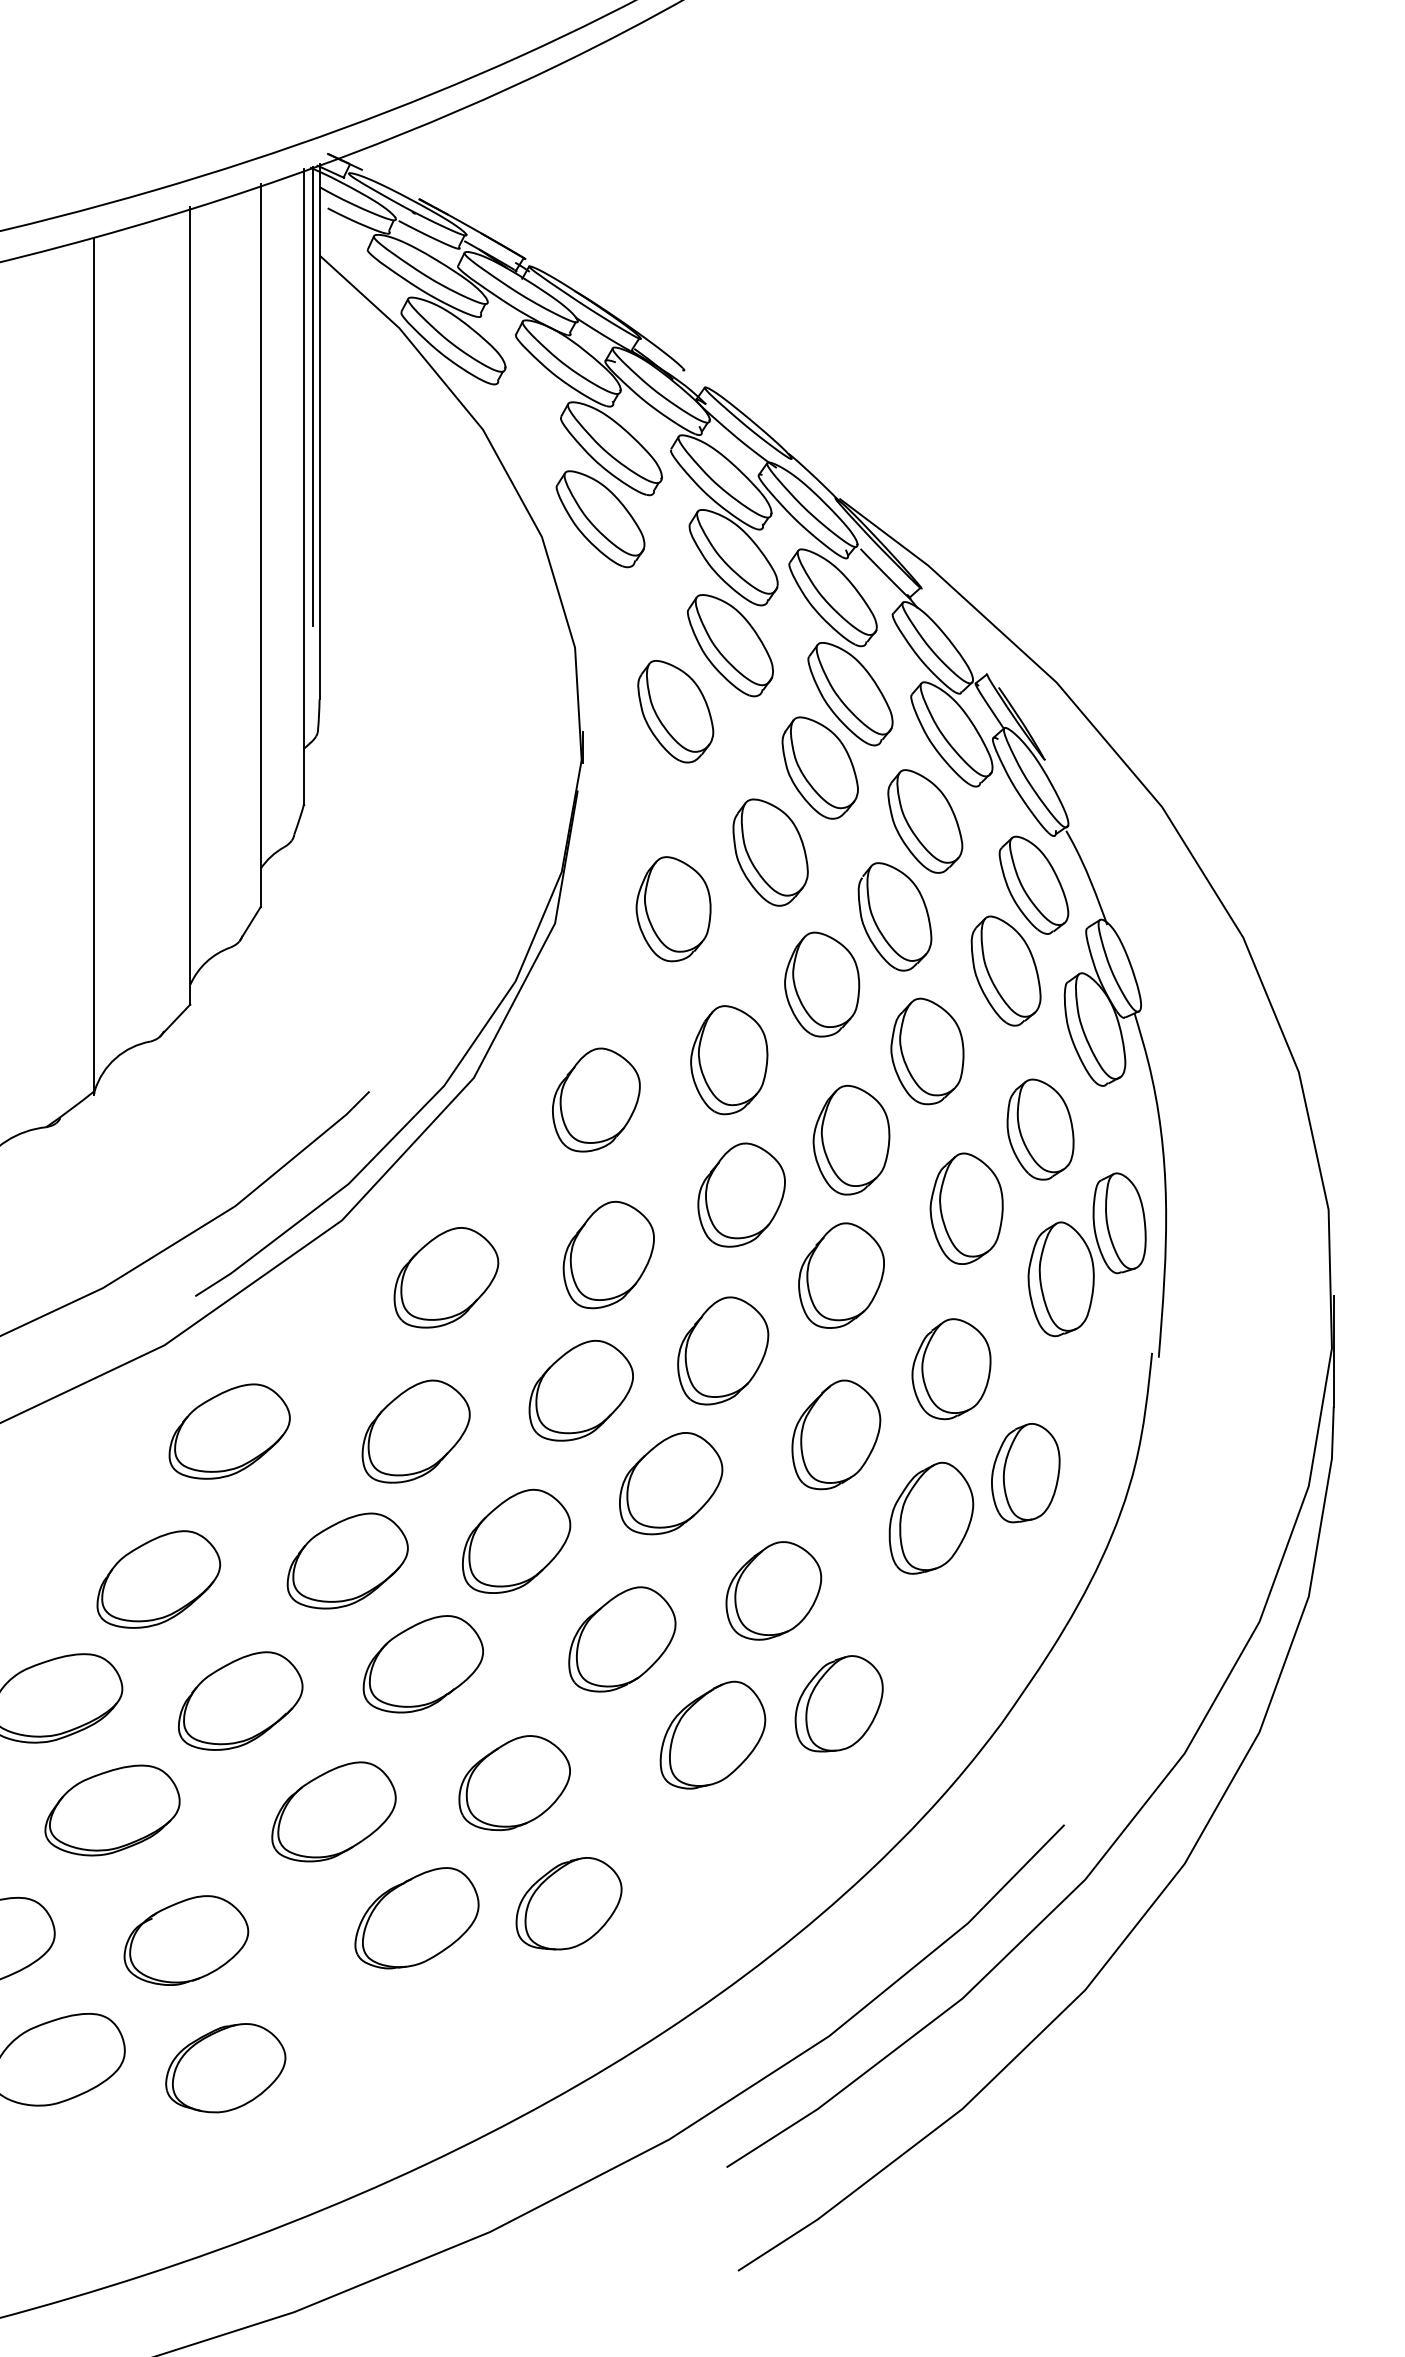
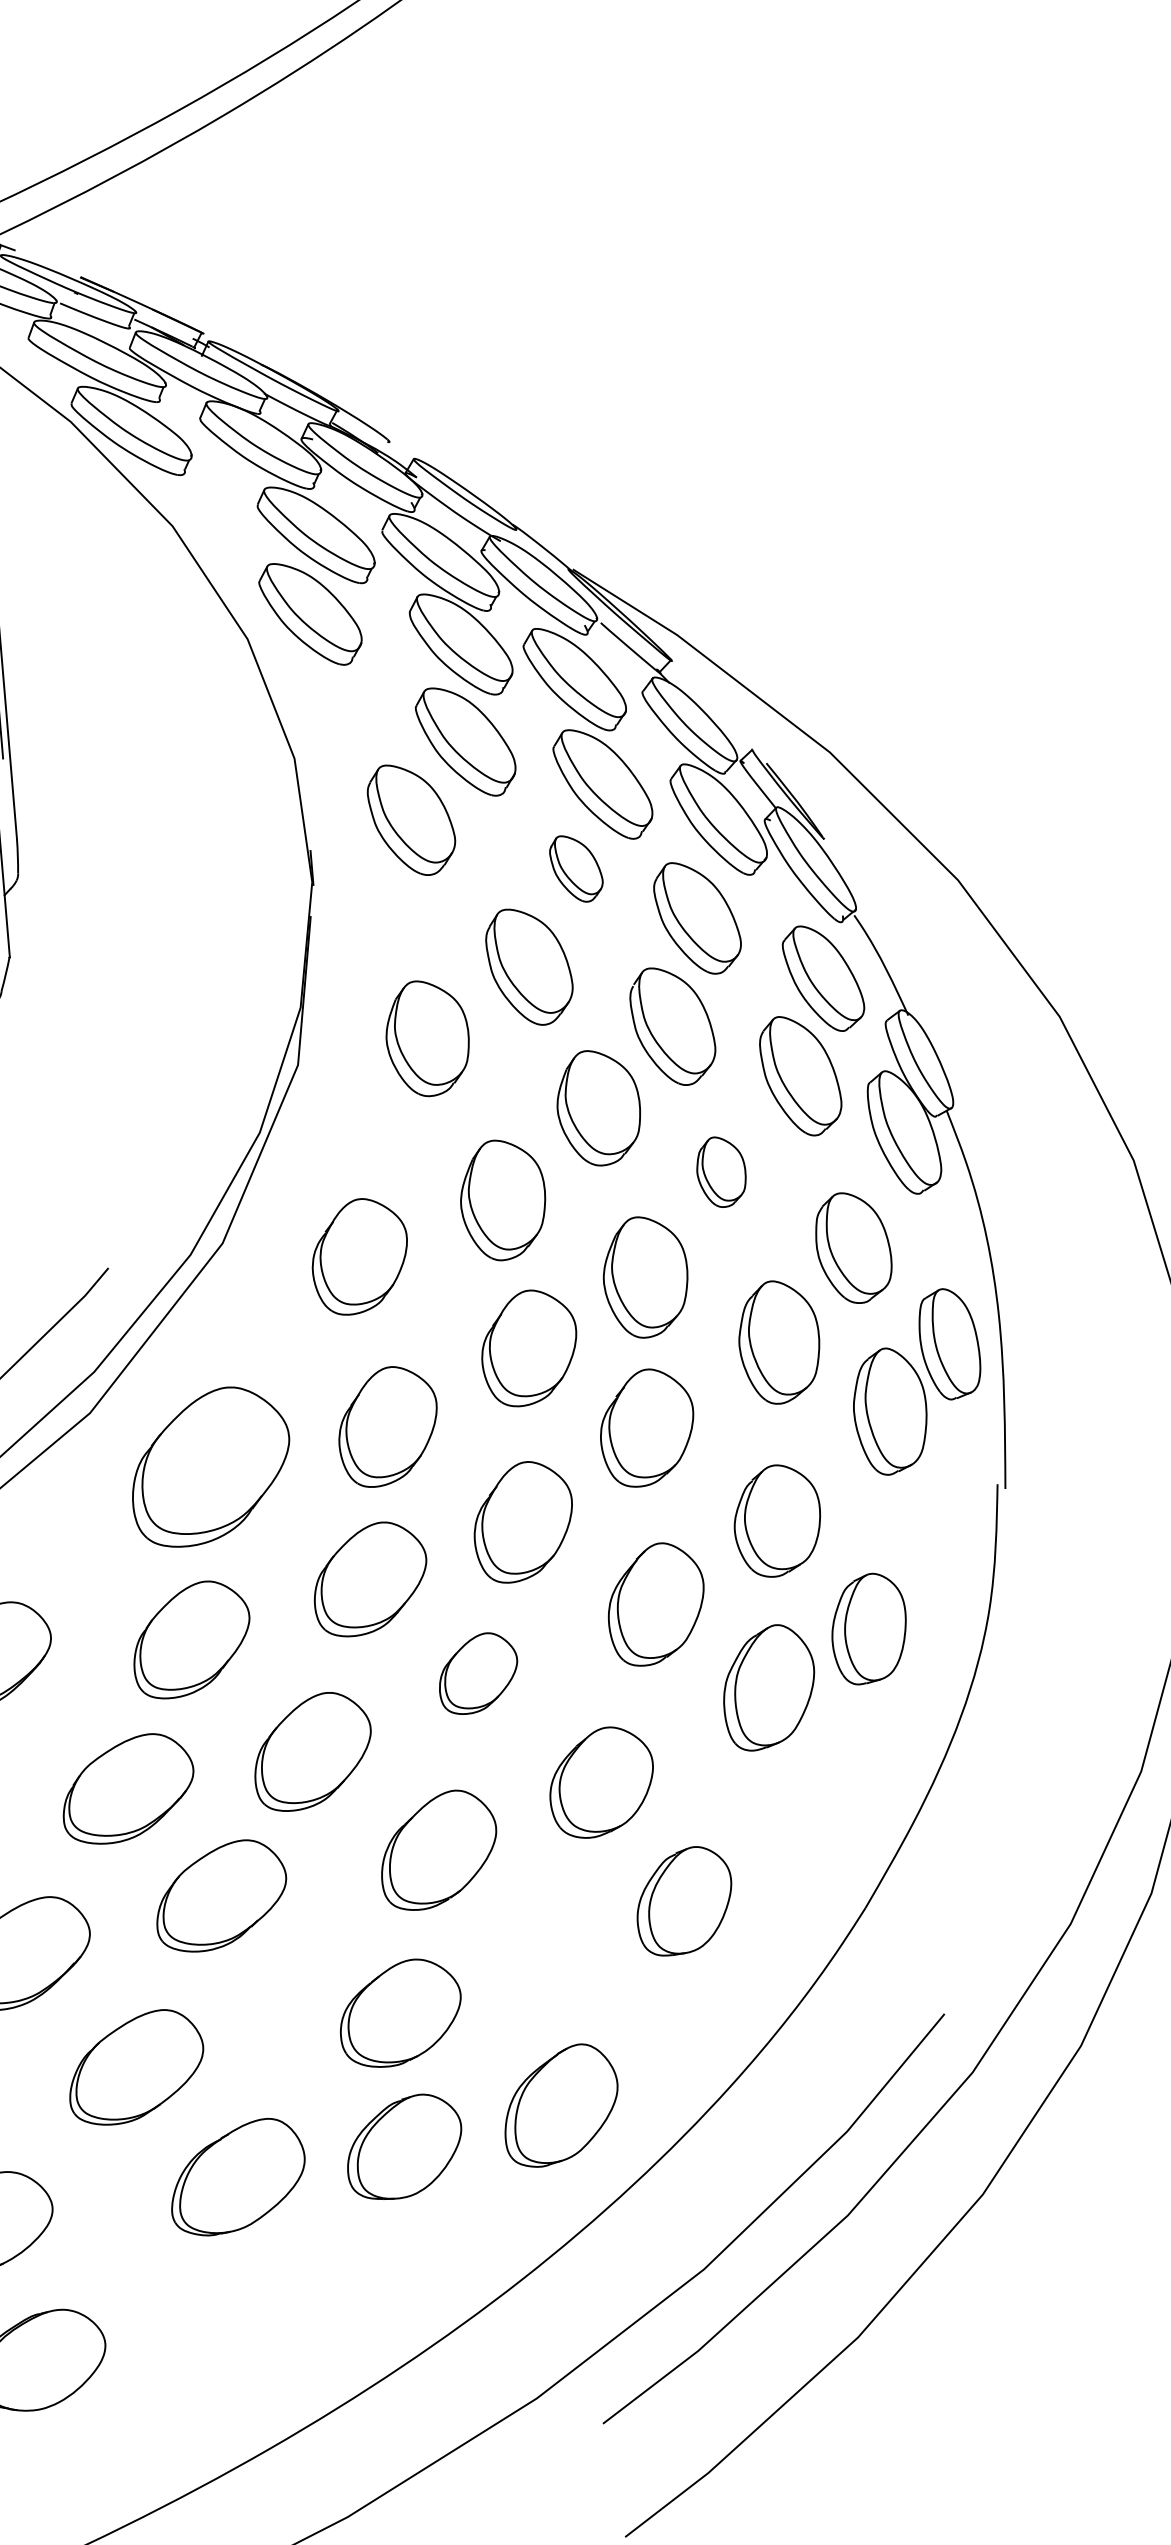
part: (819, 767) -> (575, 868), size x0.6
part: (927, 1051) -> (721, 1172), size x0.6
part: (446, 1277) -> (210, 1466), size x1.4
part: (671, 1483) -> (478, 1673), size x0.7
part: (712, 1734) -> (560, 2104), moved
part: (514, 1782) -> (400, 2012), moved

